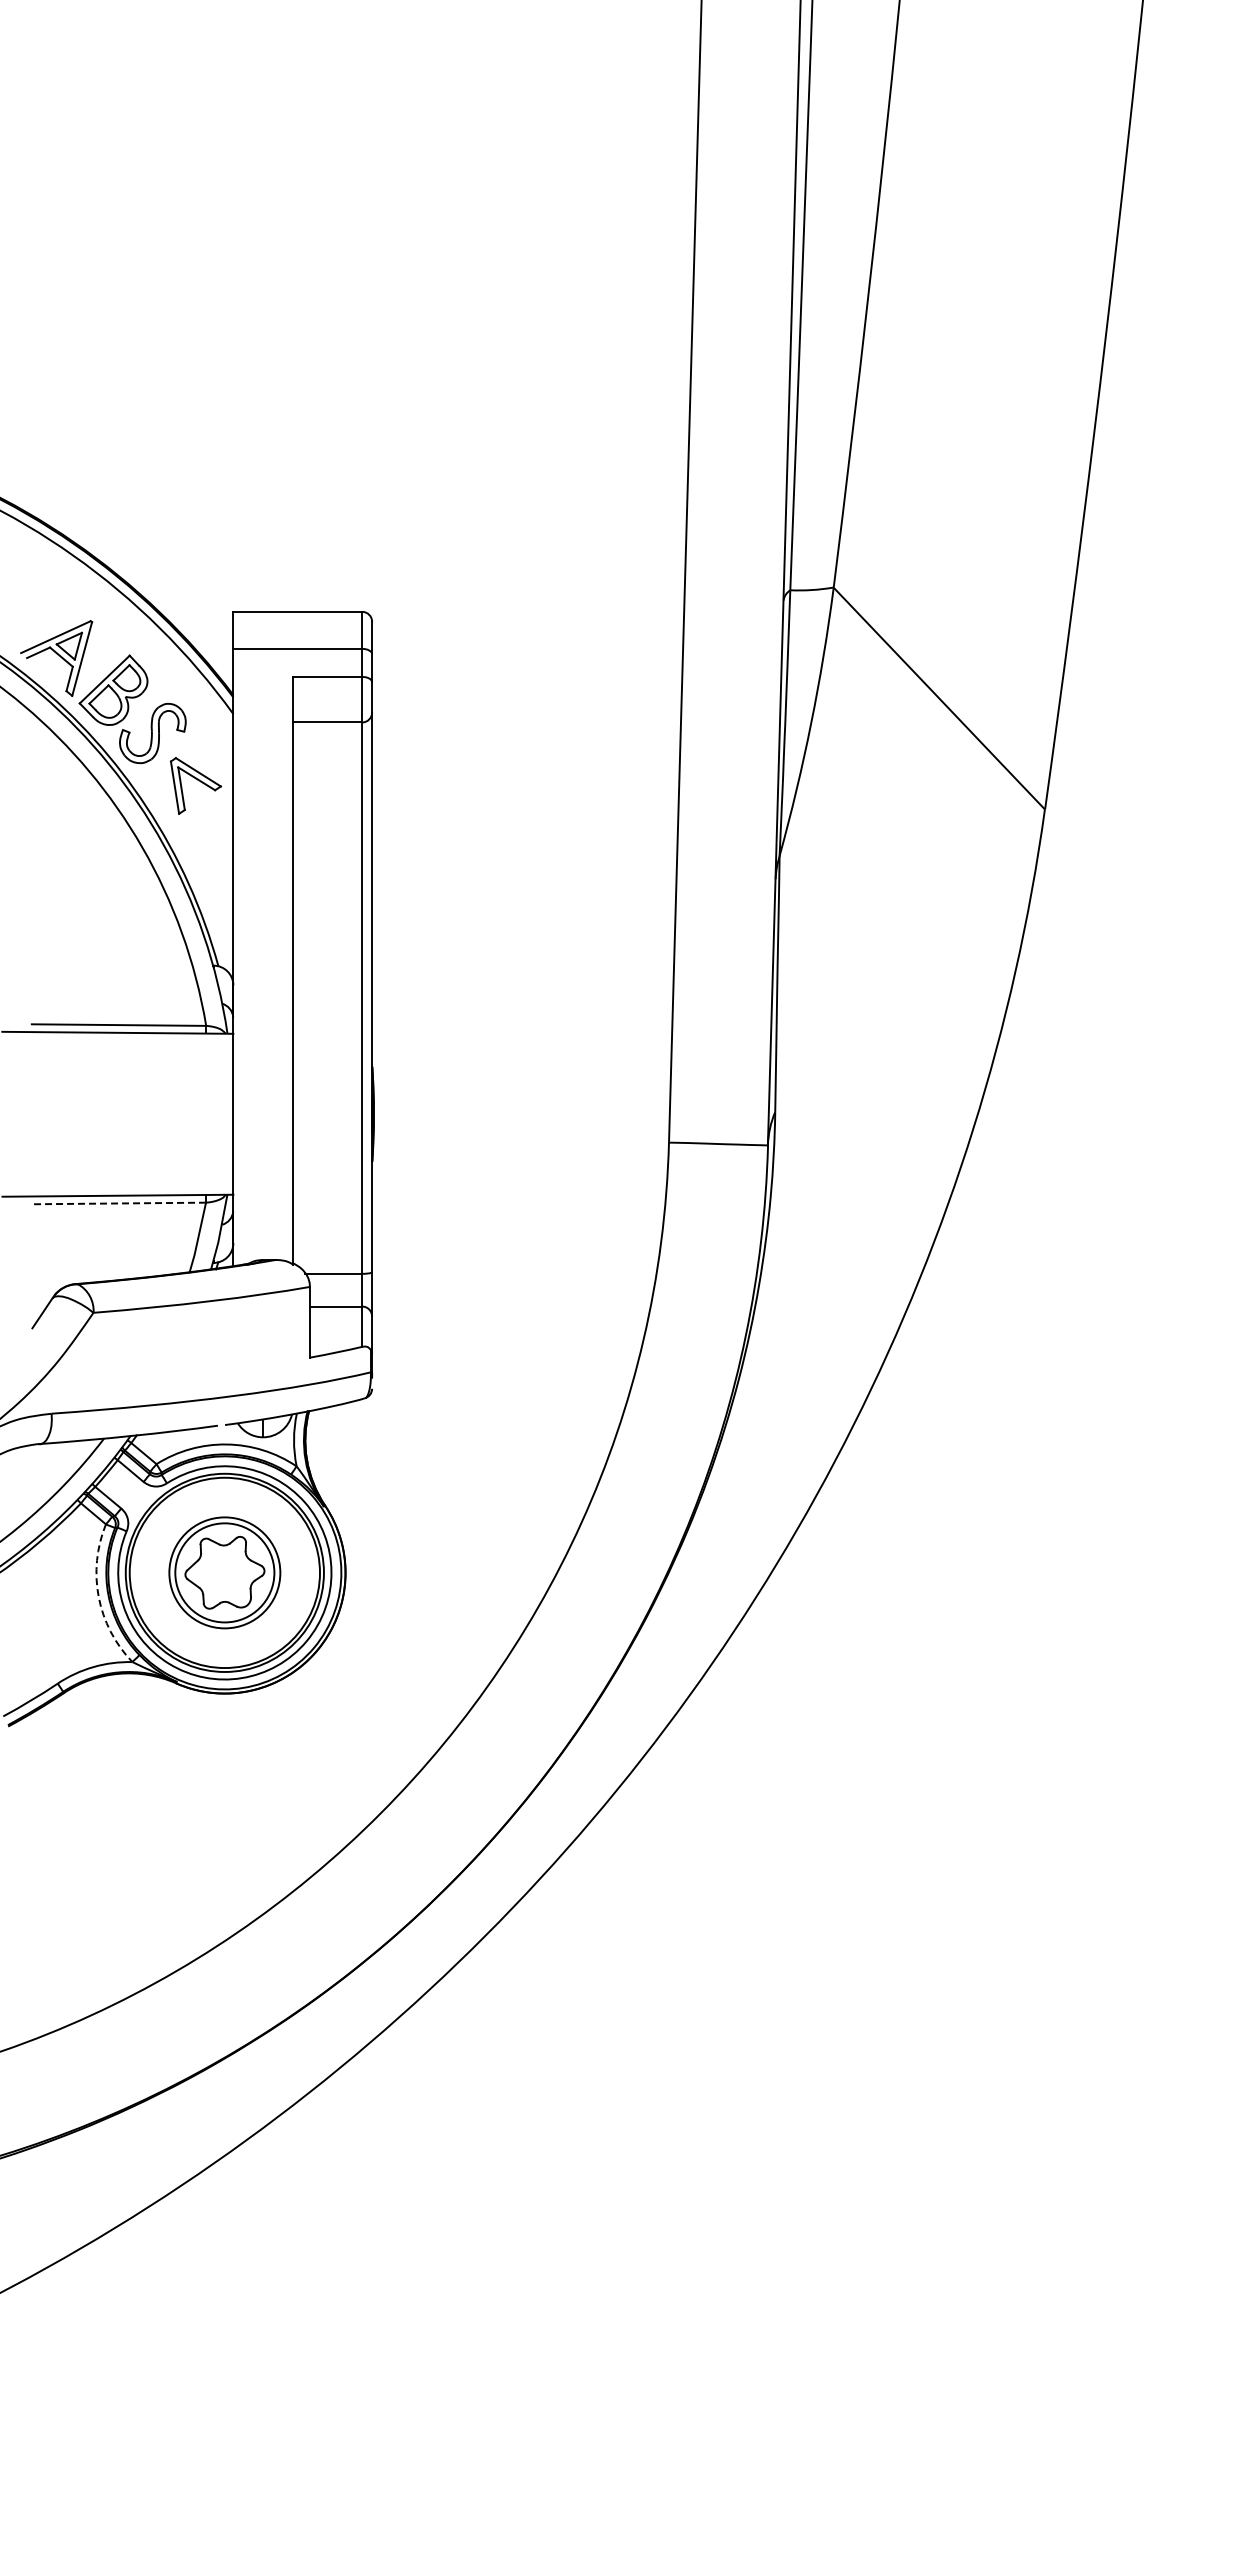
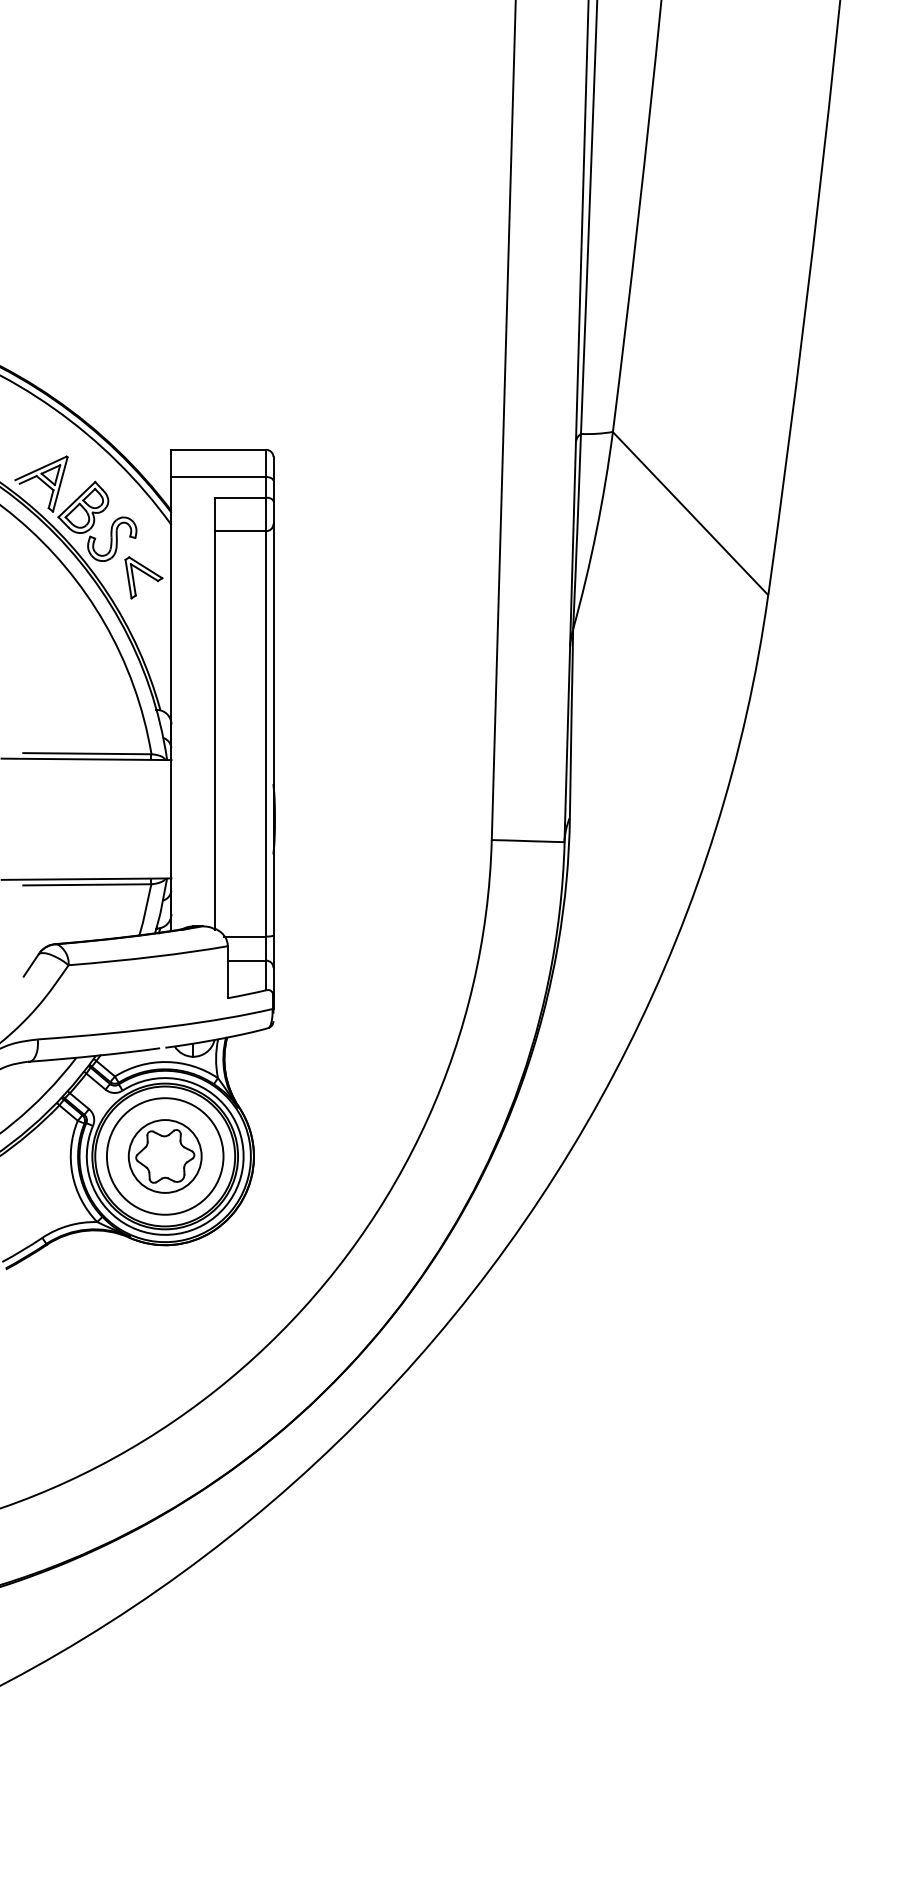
line: (118, 1203) -> (87, 884), dashed -> solid
circle: (224, 1572) -> (164, 1156), size x1.43
arc: (98, 1597) -> (72, 1174), dashed -> solid

